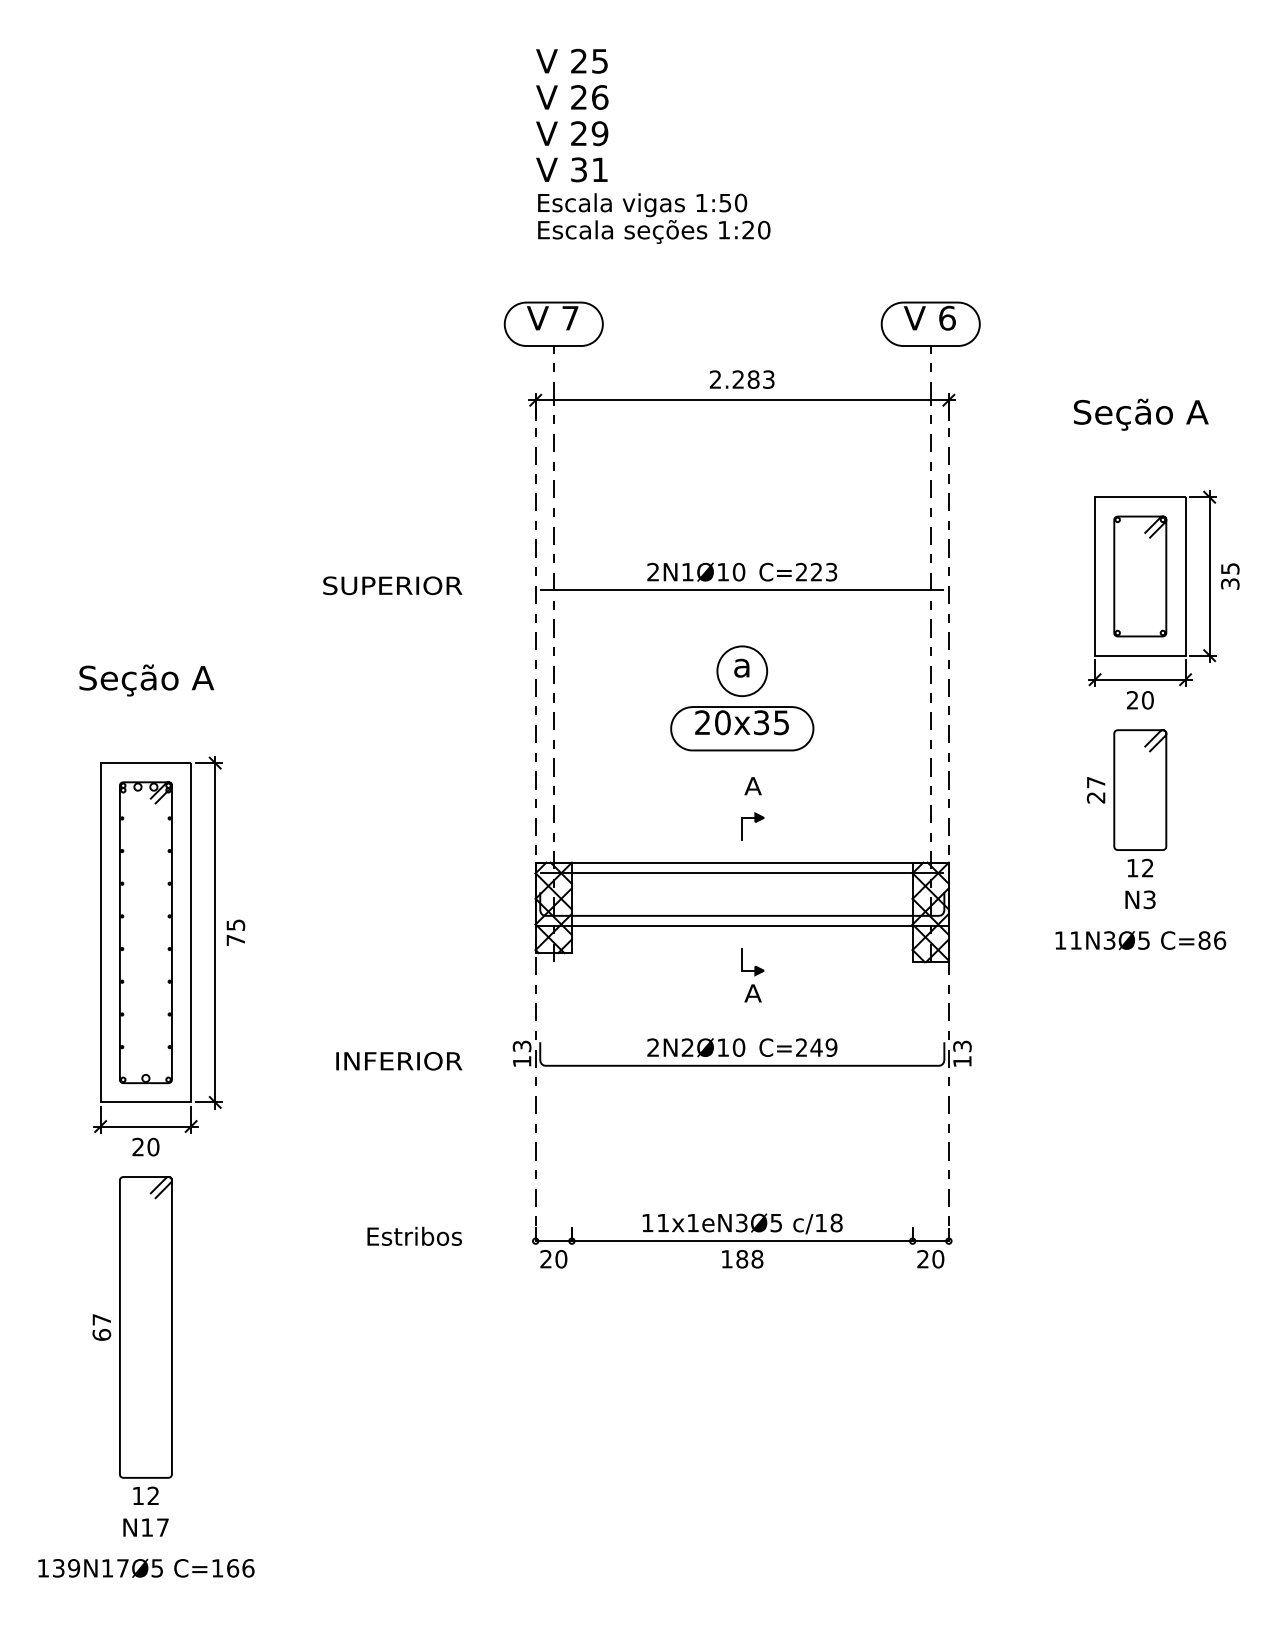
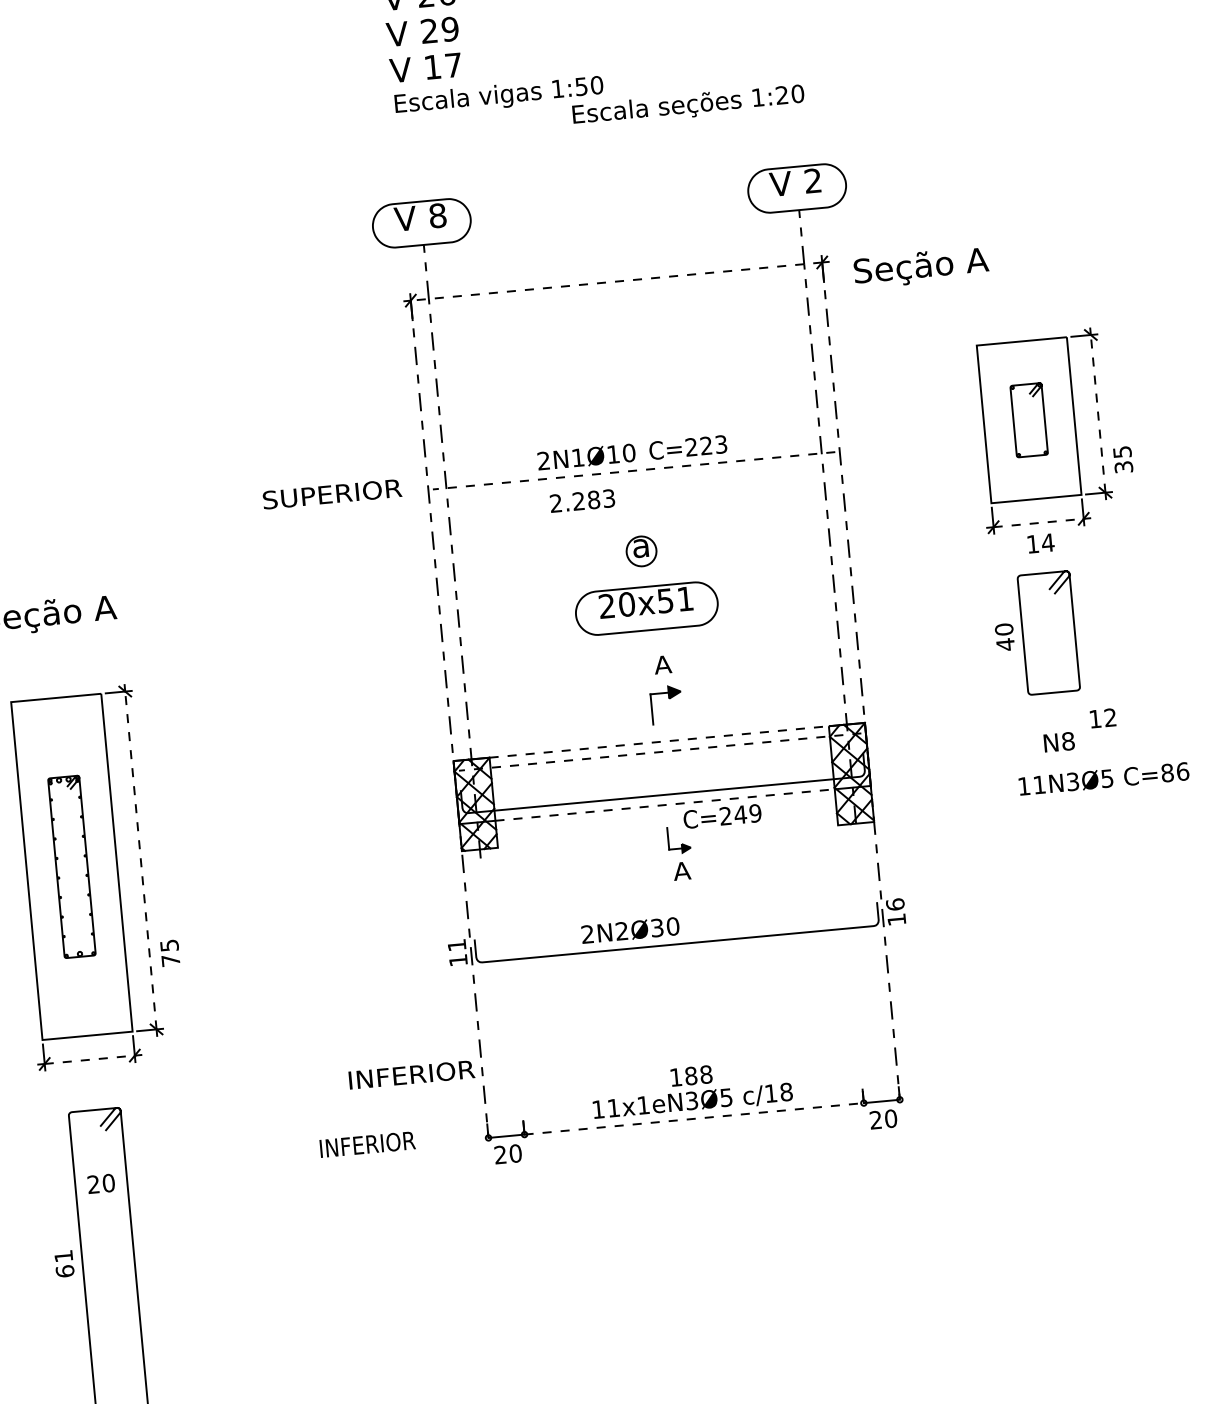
text: (589, 169) -> (443, 65), 31 -> 17
text: (654, 231) -> (688, 105), moved
text: (570, 317) -> (437, 215), 7 -> 8
text: (947, 317) -> (813, 180), 6 -> 2
text: (741, 379) -> (581, 500), moved
line: (742, 400) -> (616, 281), solid -> dashed
text: (1140, 414) -> (920, 267), moved
line: (1209, 575) -> (1097, 412), solid -> dashed
part: (1140, 576) -> (1029, 420), size x0.6
text: (1230, 576) -> (1123, 459), moved
text: (392, 585) -> (332, 493), moved
line: (741, 590) -> (633, 471), solid -> dashed
circle: (742, 671) -> (641, 551), size x0.6
line: (1140, 679) -> (1038, 522), solid -> dashed
text: (1140, 700) -> (1040, 543), 20 -> 14
text: (771, 722) -> (675, 599), 20x35 -> 20x51
text: (1095, 790) -> (1004, 637), 27 -> 40
part: (752, 826) -> (666, 705), size x1.4
line: (742, 862) -> (659, 741), solid -> dashed
text: (1140, 867) -> (1103, 717), moved
line: (741, 872) -> (659, 751), solid -> dashed
text: (1149, 899) -> (1068, 741), N3 -> N8
line: (742, 926) -> (665, 805), solid -> dashed
part: (145, 932) -> (71, 866), size x0.6
line: (215, 932) -> (141, 860), solid -> dashed
text: (235, 932) -> (169, 952), moved
text: (1140, 940) -> (1103, 778), moved
text: (521, 1046) -> (456, 945), 13 -> 11
text: (962, 1046) -> (895, 904), 13 -> 16
text: (723, 1047) -> (657, 927), 2N2Ø10 -> 2N2Ø30
text: (798, 1047) -> (722, 816), moved
text: (399, 1061) -> (412, 1075), moved
line: (146, 1126) -> (90, 1059), solid -> dashed
text: (145, 1146) -> (100, 1183), moved
text: (414, 1235) -> (367, 1143), Estribos -> INFERIOR
line: (749, 1241) -> (701, 1118), solid -> dashed
text: (742, 1259) -> (691, 1076), moved
text: (101, 1319) -> (63, 1256), 67 -> 61

